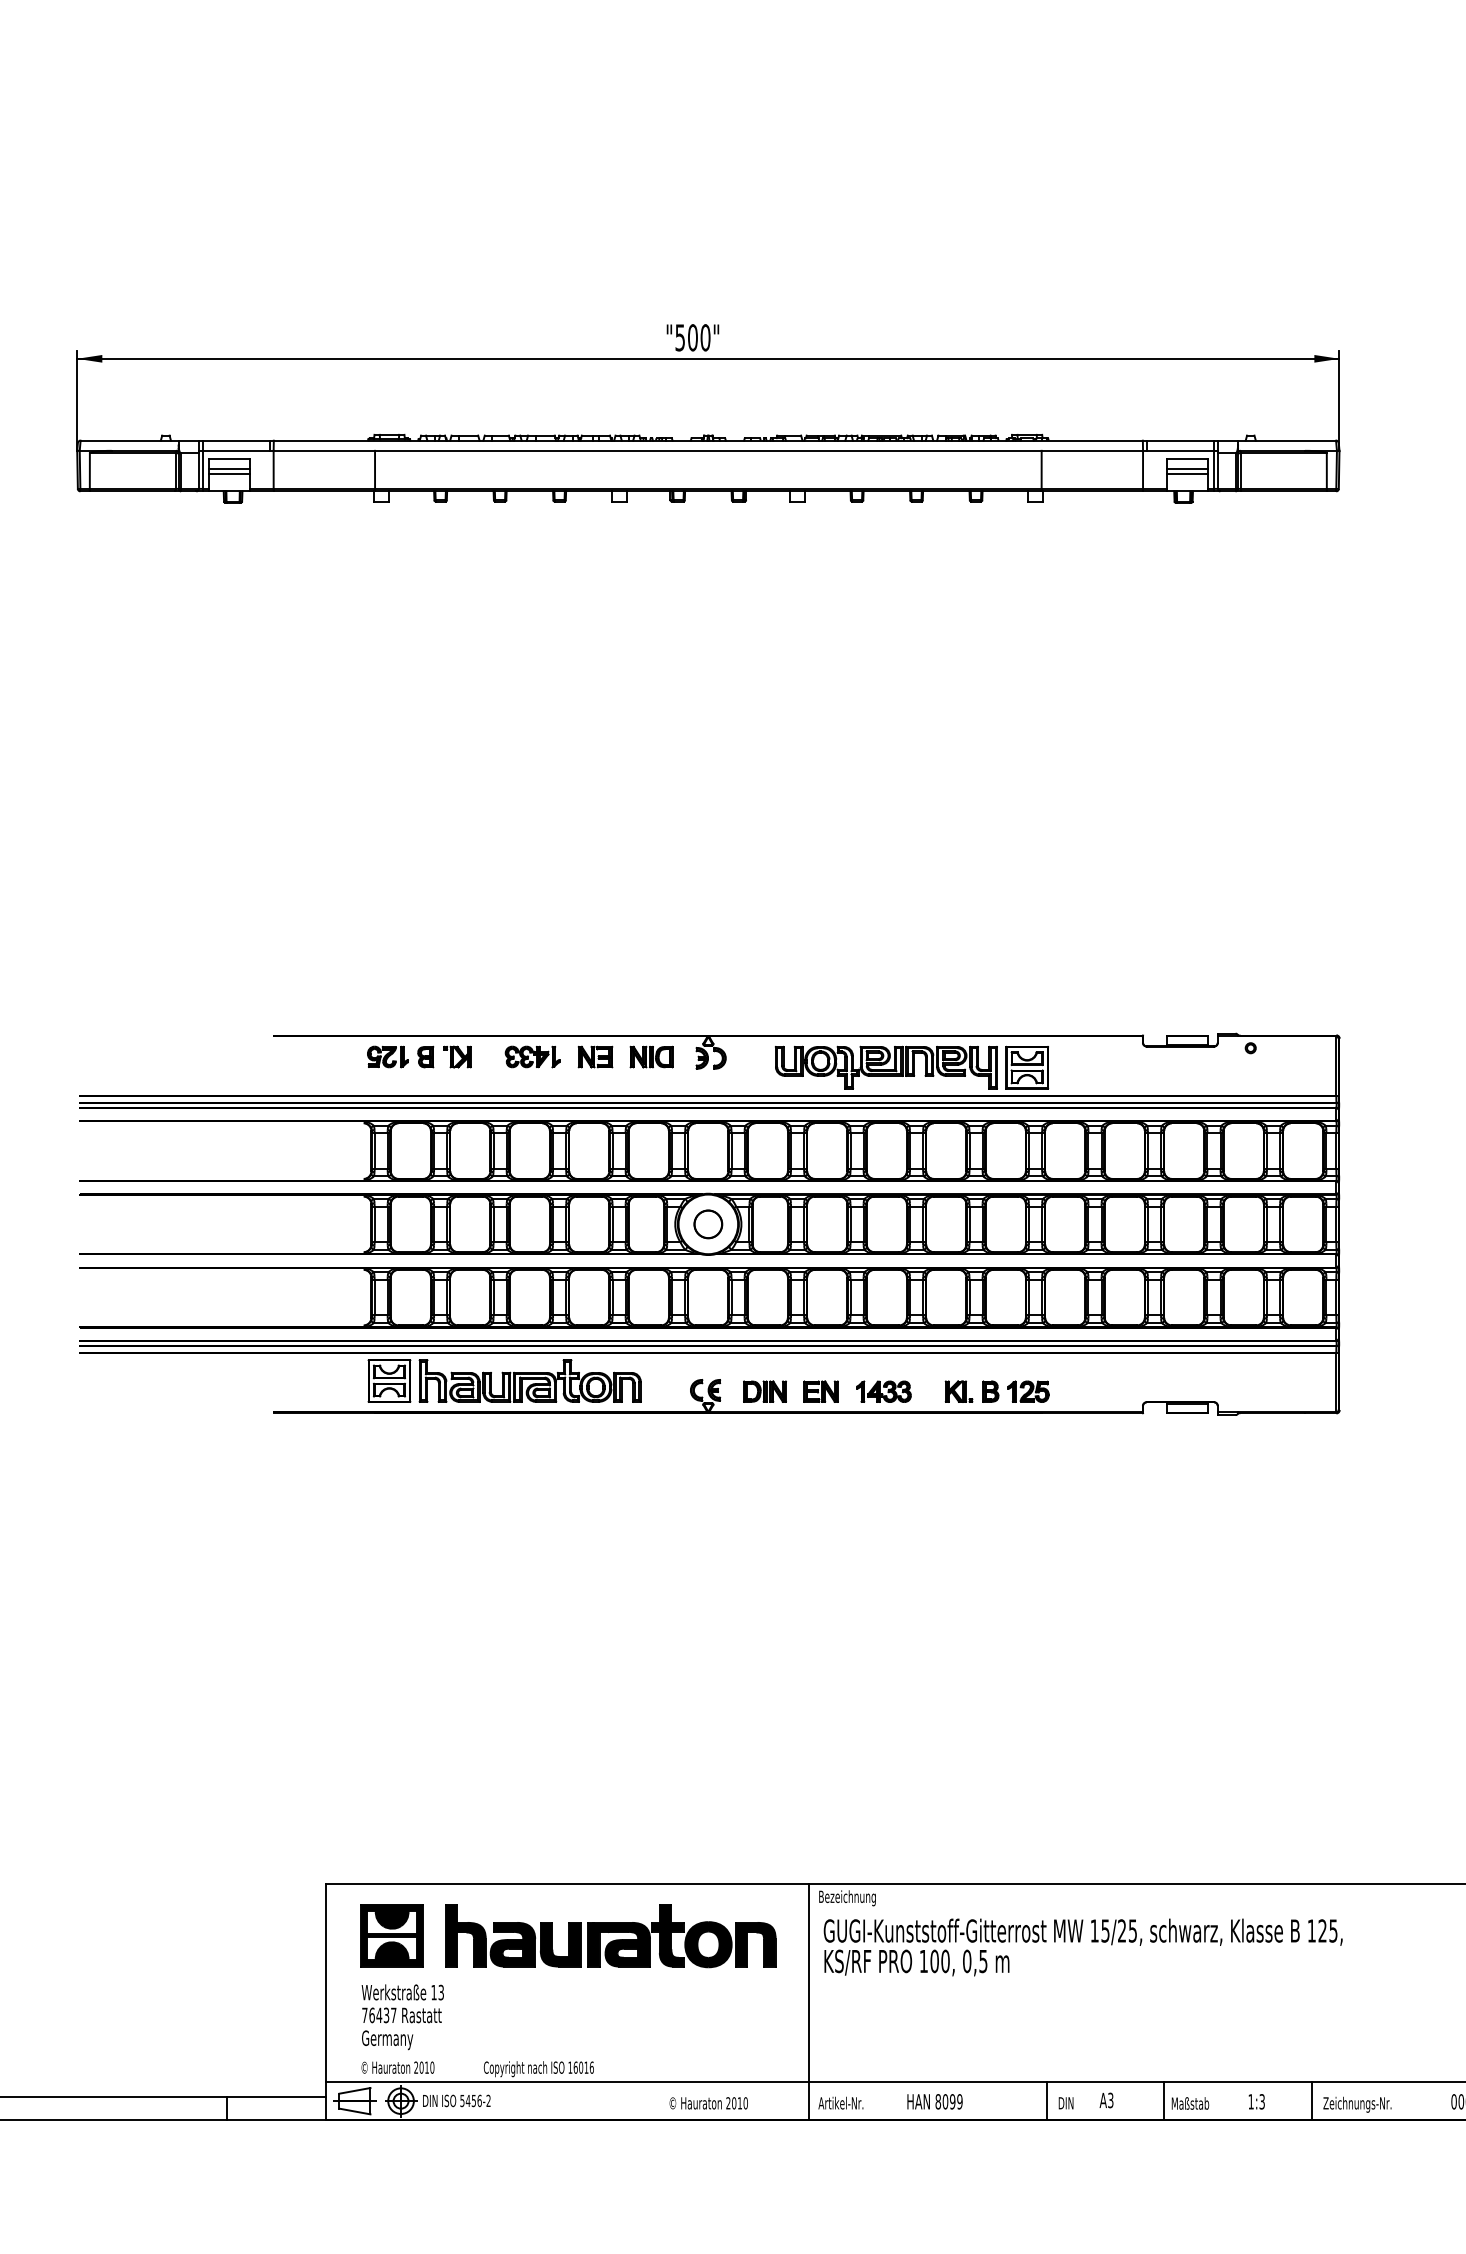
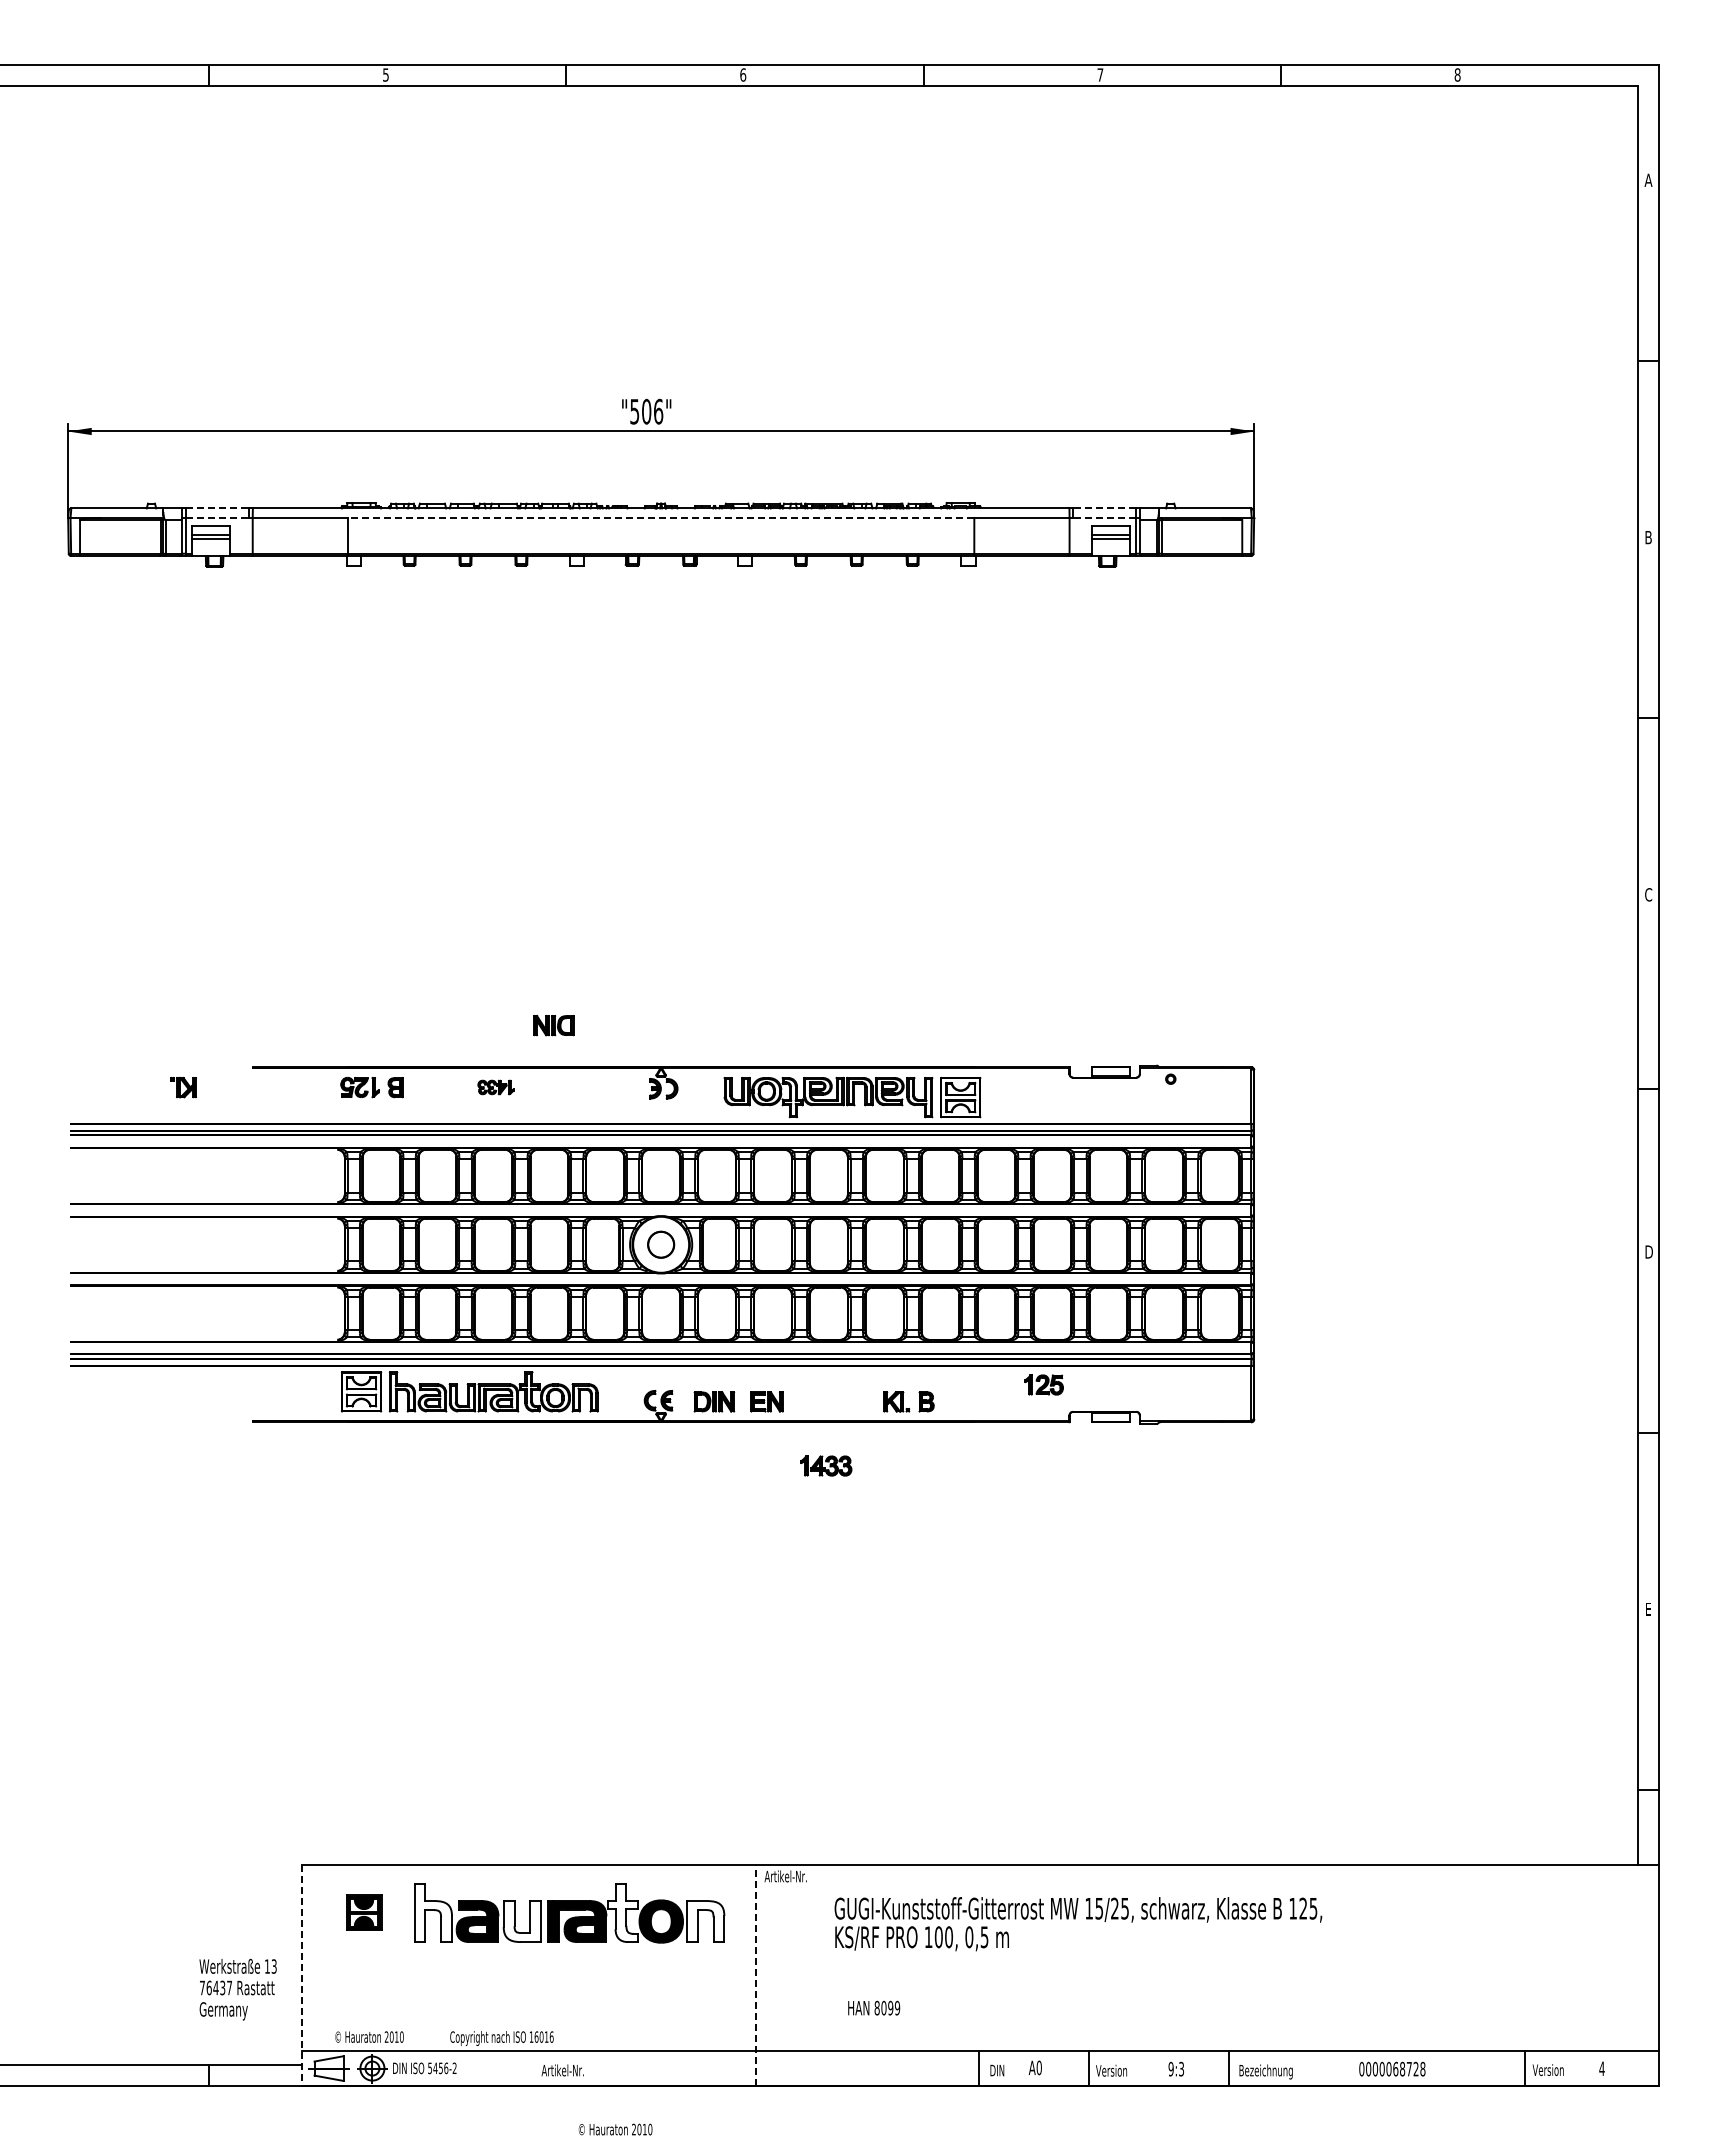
text: (705, 337) -> (658, 411), "500" -> "506"
line: (236, 440) -> (217, 508), solid -> dashed
line: (1180, 440) -> (1104, 508), solid -> dashed
line: (236, 450) -> (217, 517), solid -> dashed
line: (707, 450) -> (660, 517), solid -> dashed
line: (1180, 450) -> (1104, 517), solid -> dashed
part: (457, 1057) -> (183, 1087), moved
part: (532, 1057) -> (495, 1087), size x0.7
part: (594, 1057) -> (554, 1087), removed
part: (651, 1057) -> (553, 1025), moved
part: (884, 1391) -> (826, 1465), moved
part: (1028, 1391) -> (1043, 1384), moved
text: (847, 1897) -> (791, 1877), Bezeichnung -> Artikel-Nr.
part: (391, 1935) -> (363, 1912), size x0.6
fill: (466, 1935) -> (433, 1912), removed
fill: (667, 1935) -> (622, 1912), removed
fill: (560, 1944) -> (522, 1921), removed
fill: (755, 1944) -> (705, 1921), removed
text: (1083, 1947) -> (1078, 1924), moved
line: (325, 2002) -> (301, 1975), solid -> dashed
line: (808, 2002) -> (755, 1975), solid -> dashed
text: (402, 2017) -> (237, 1989), moved
text: (1109, 2100) -> (1038, 2067), A3 -> A0
text: (935, 2101) -> (874, 2007), moved
text: (1250, 2101) -> (1170, 2068), 1:3 -> 9:3
text: (708, 2103) -> (615, 2129), moved
text: (840, 2103) -> (562, 2070), moved
text: (1189, 2103) -> (1113, 2070), Maßstab -> Version
text: (1356, 2104) -> (1270, 2071), Zeichnungs-Nr. -> Bezeichnung

